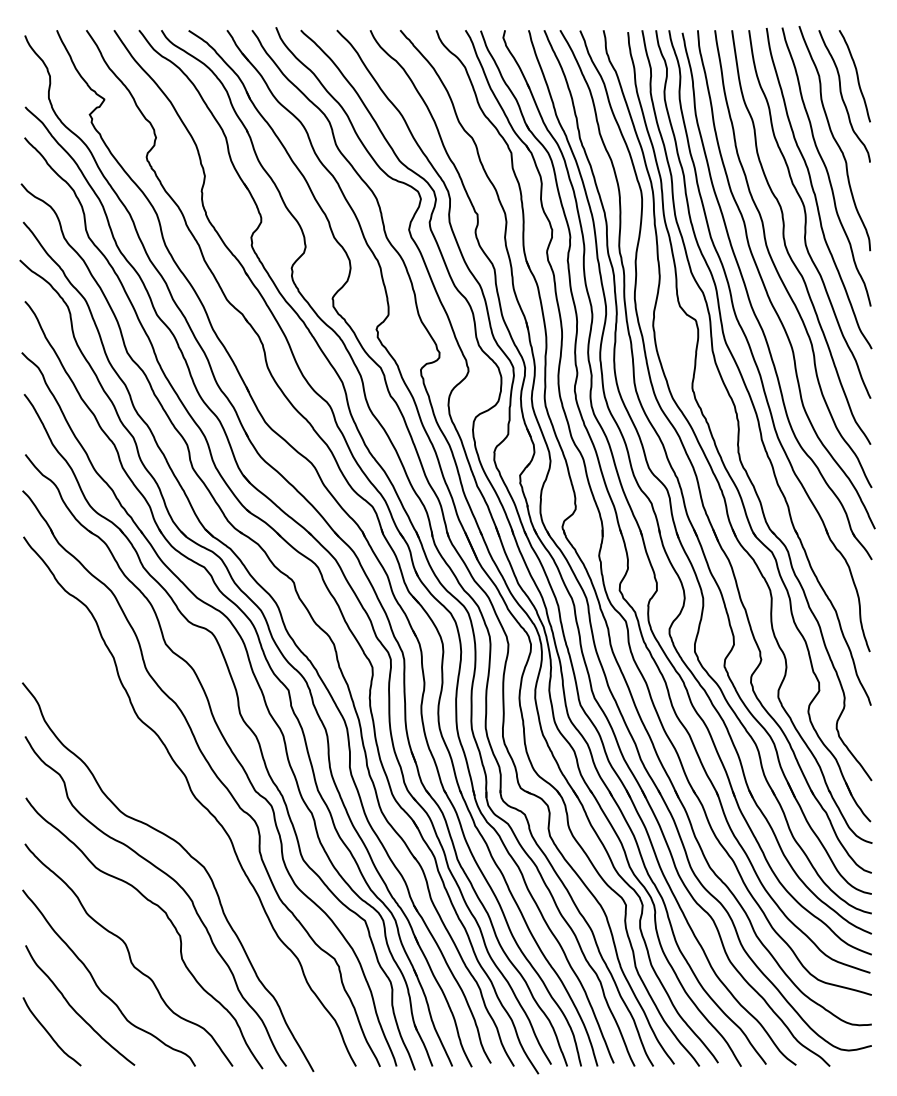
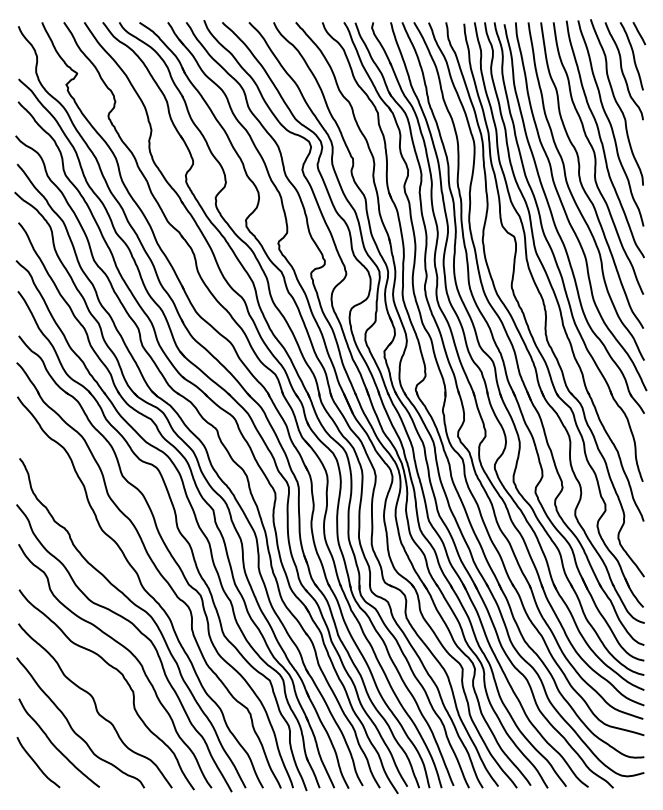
line: (864, 45) -> (638, 33), added
curve: (191, 825) -> (141, 610), added

